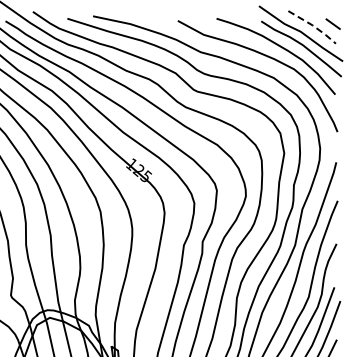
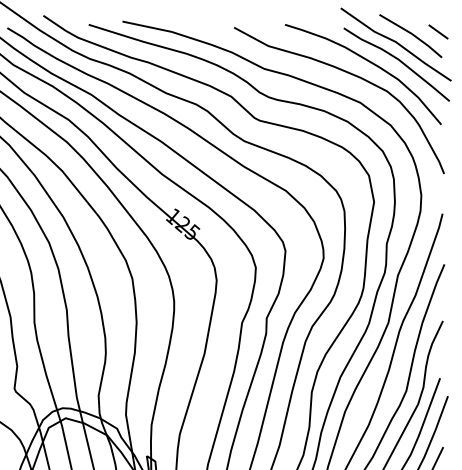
line: (313, 26) -> (412, 35), dashed -> solid

